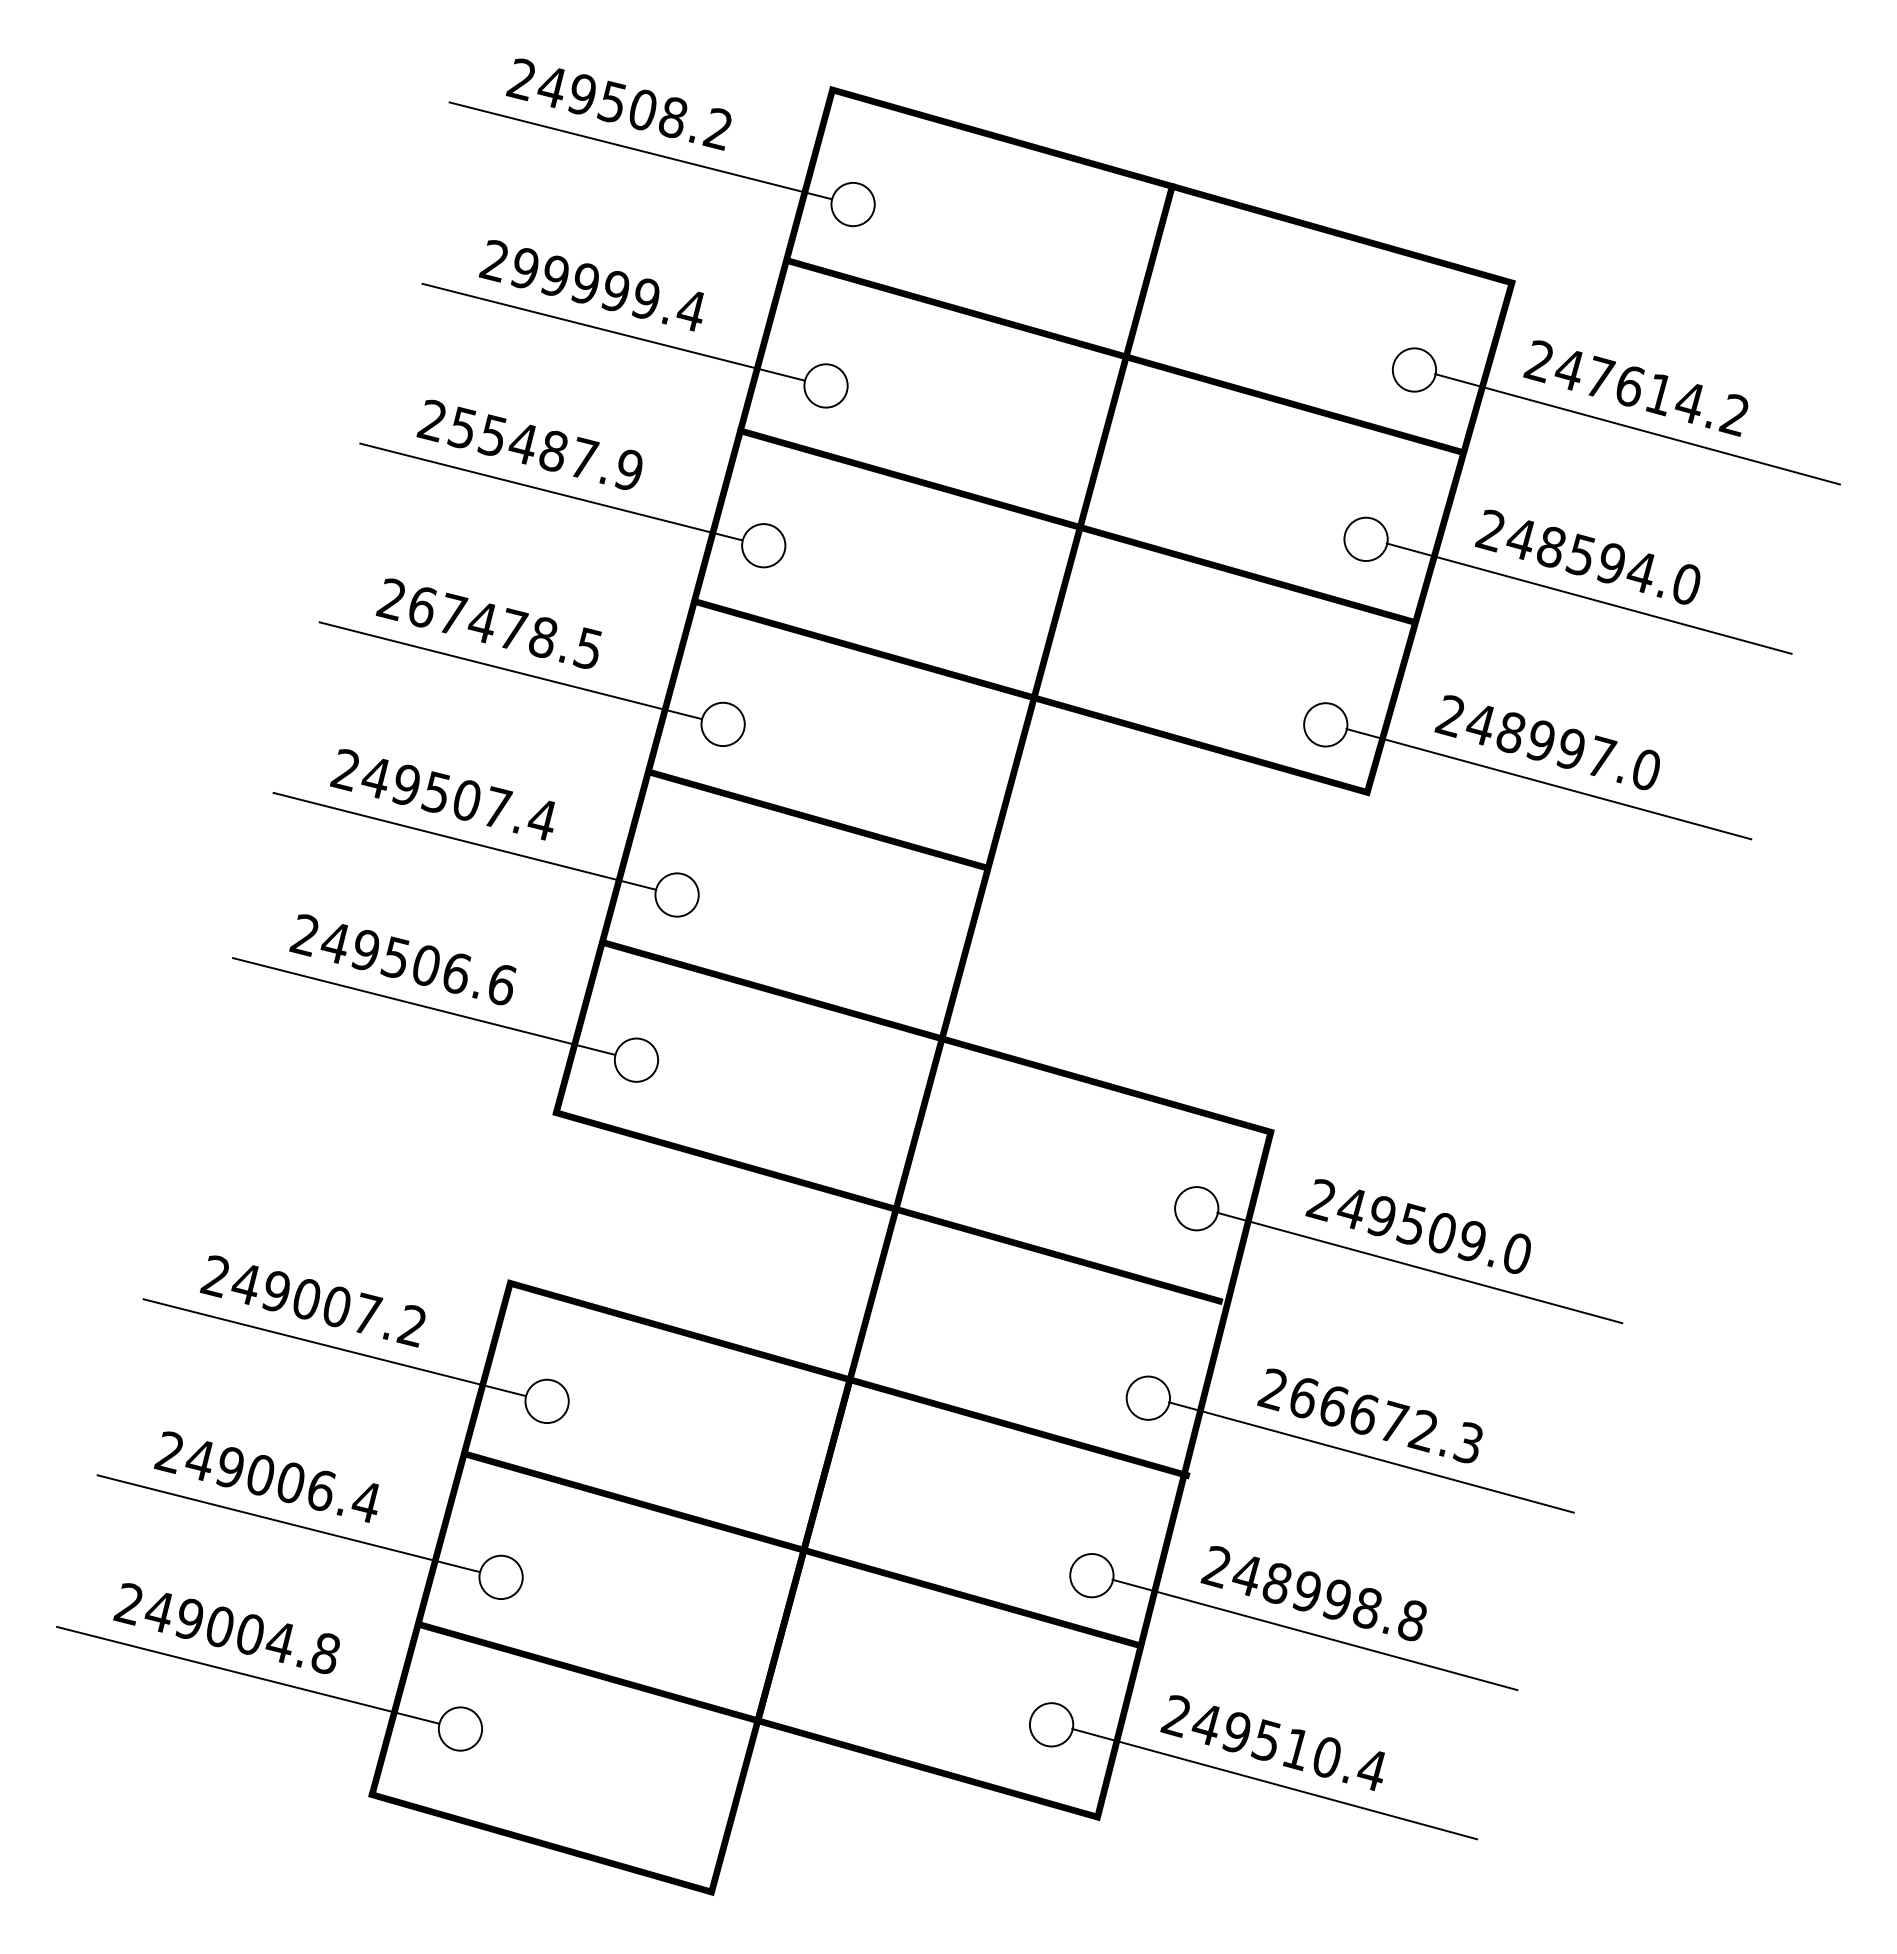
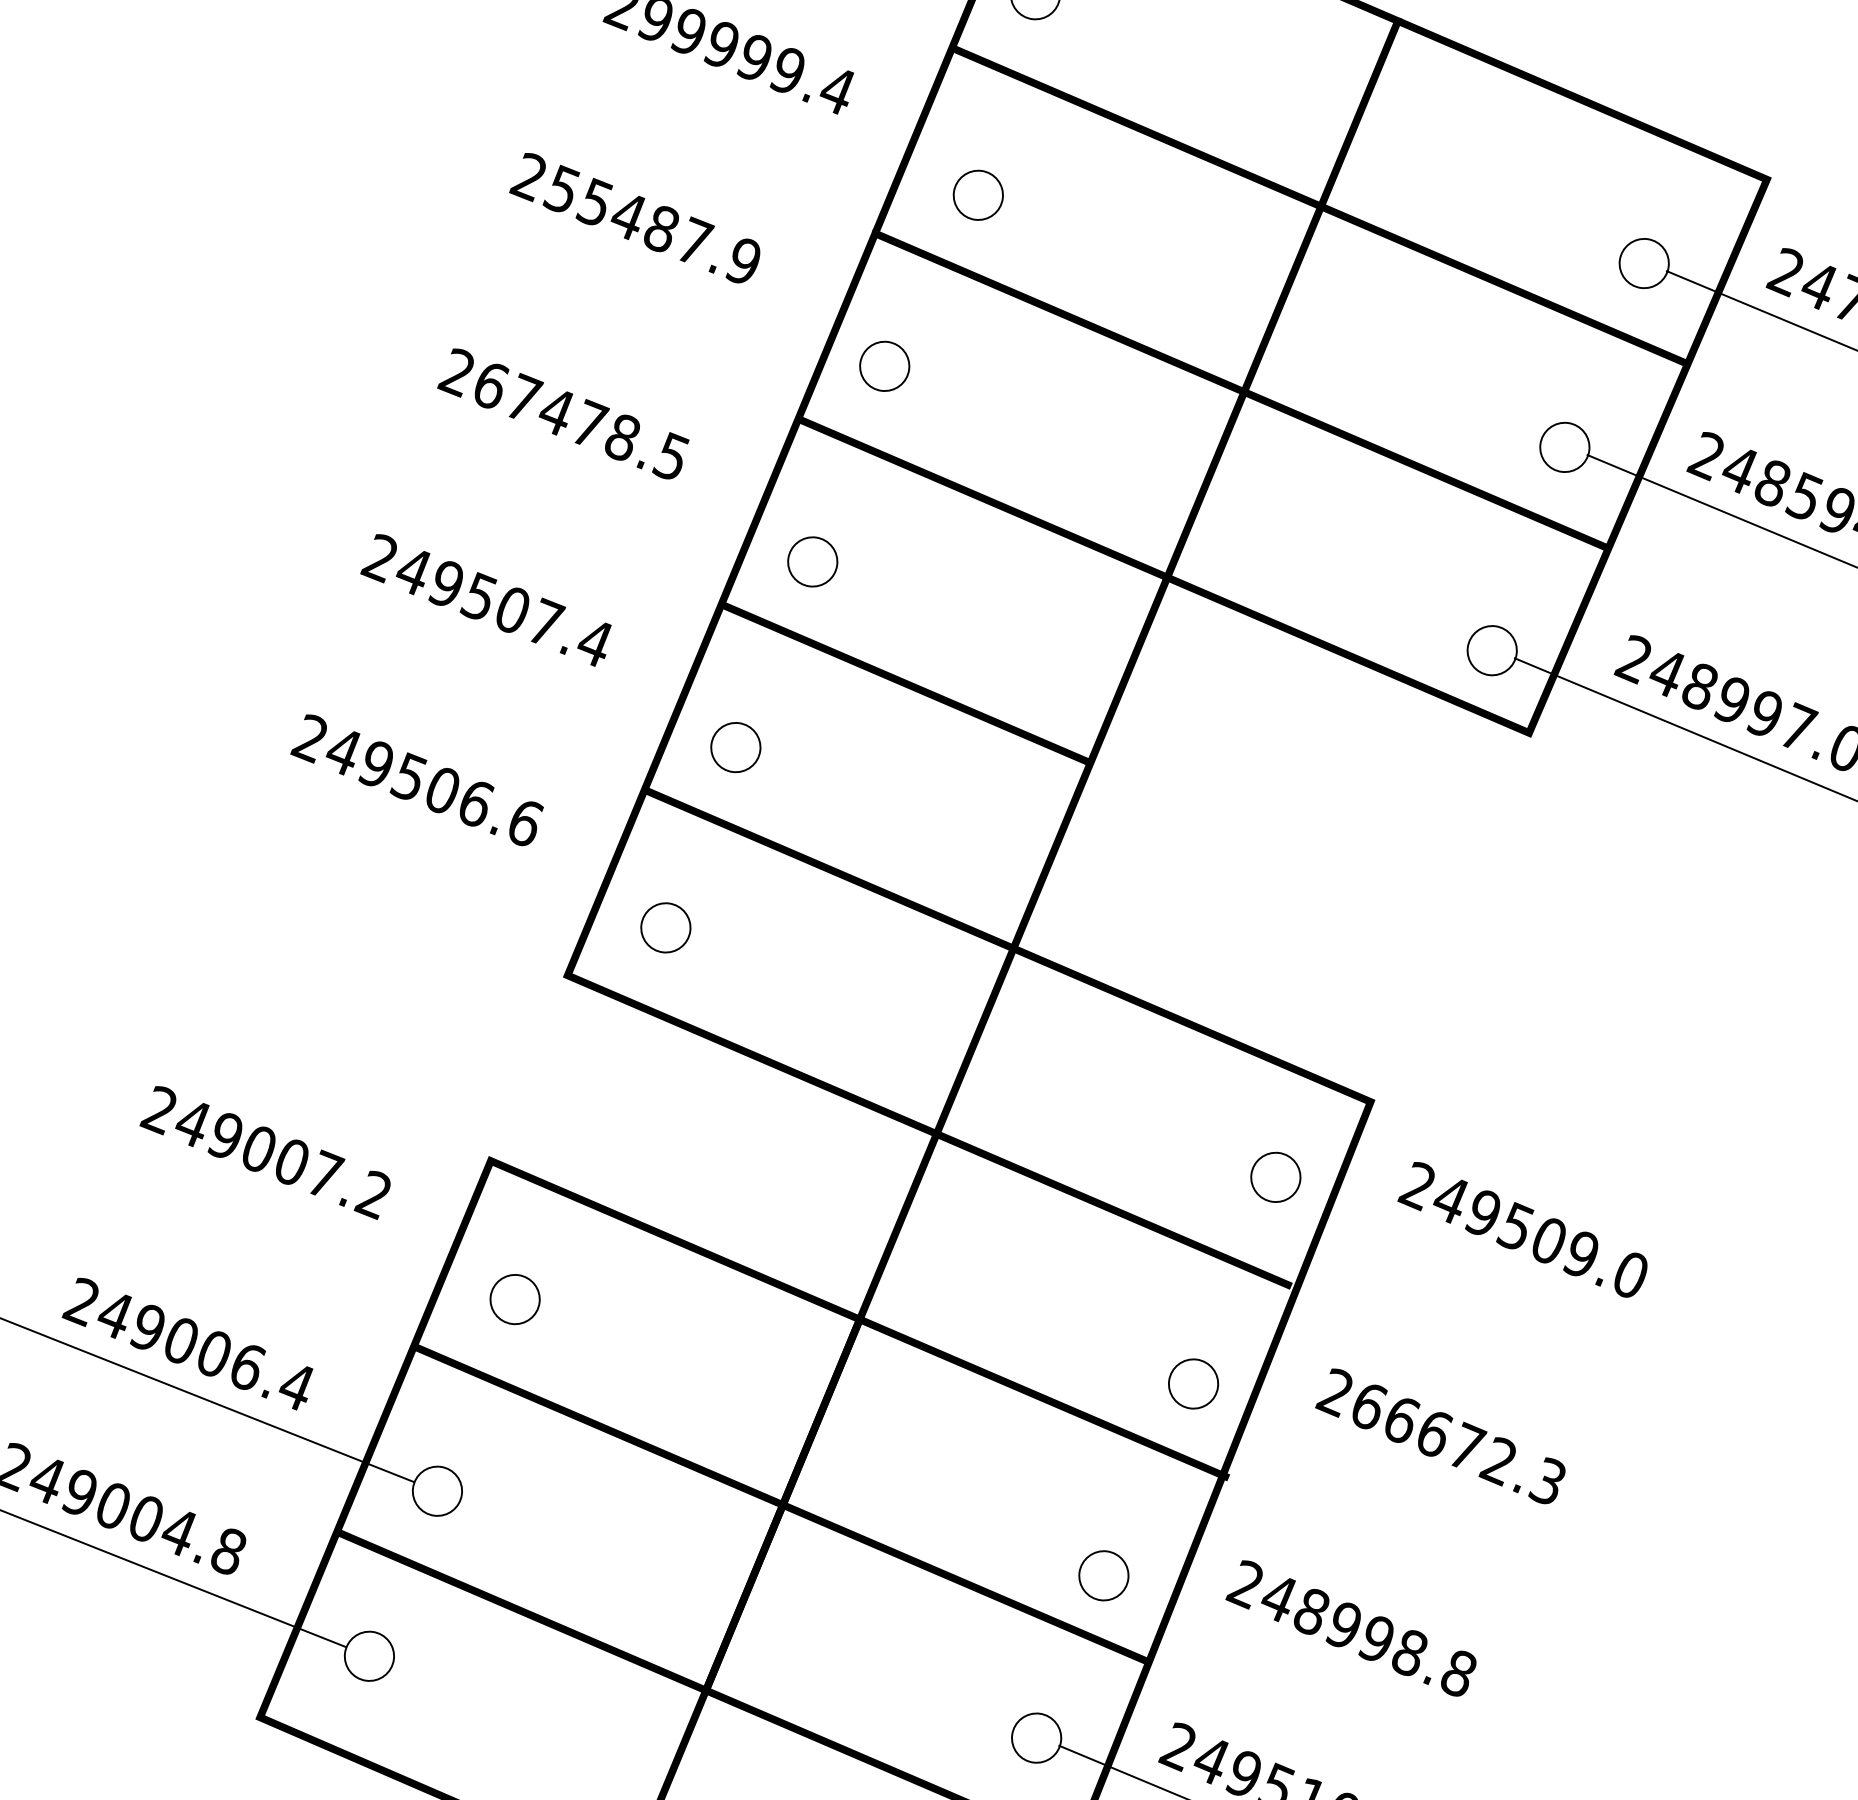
line: (613, 331) -> (746, 102), removed
line: (551, 491) -> (653, 274), removed
line: (510, 670) -> (580, 469), removed
line: (464, 840) -> (504, 654), removed
line: (423, 1006) -> (433, 836), removed
line: (1419, 1267) -> (1518, 1276), removed
line: (334, 1347) -> (283, 1207), removed
line: (1371, 1457) -> (1436, 1483), removed
line: (1314, 1634) -> (1346, 1674), removed

